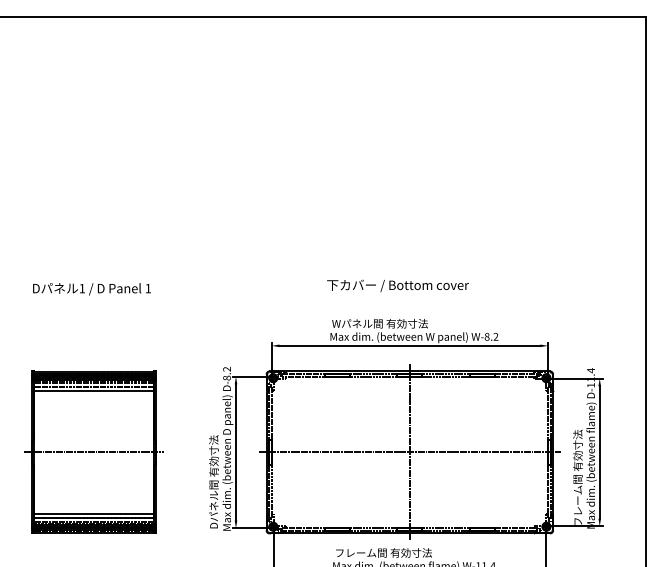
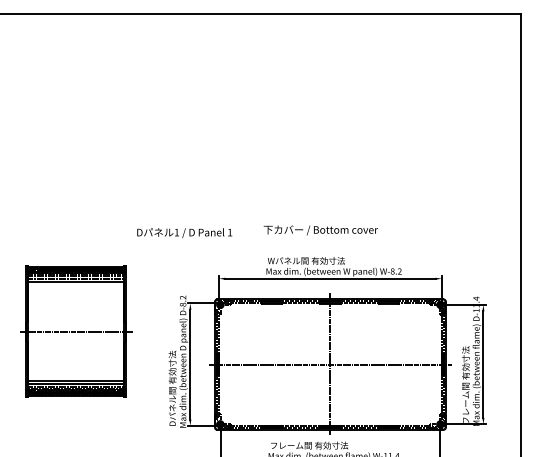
text: (91, 289) -> (184, 233), moved
part: (93, 451) -> (75, 330), moved

